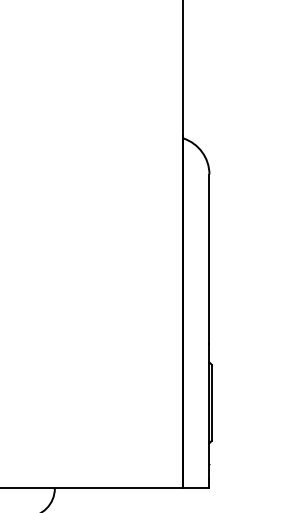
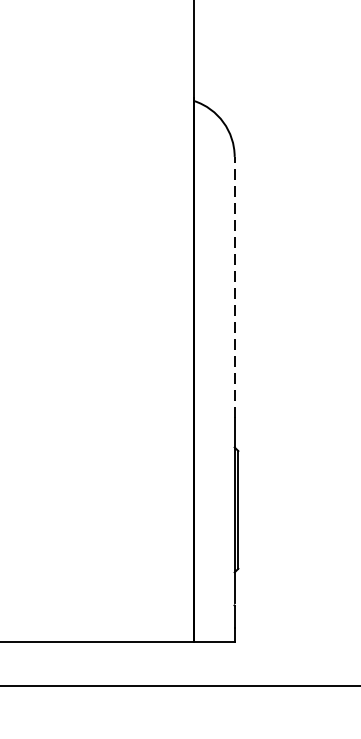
line: (209, 258) -> (234, 286), solid -> dashed

